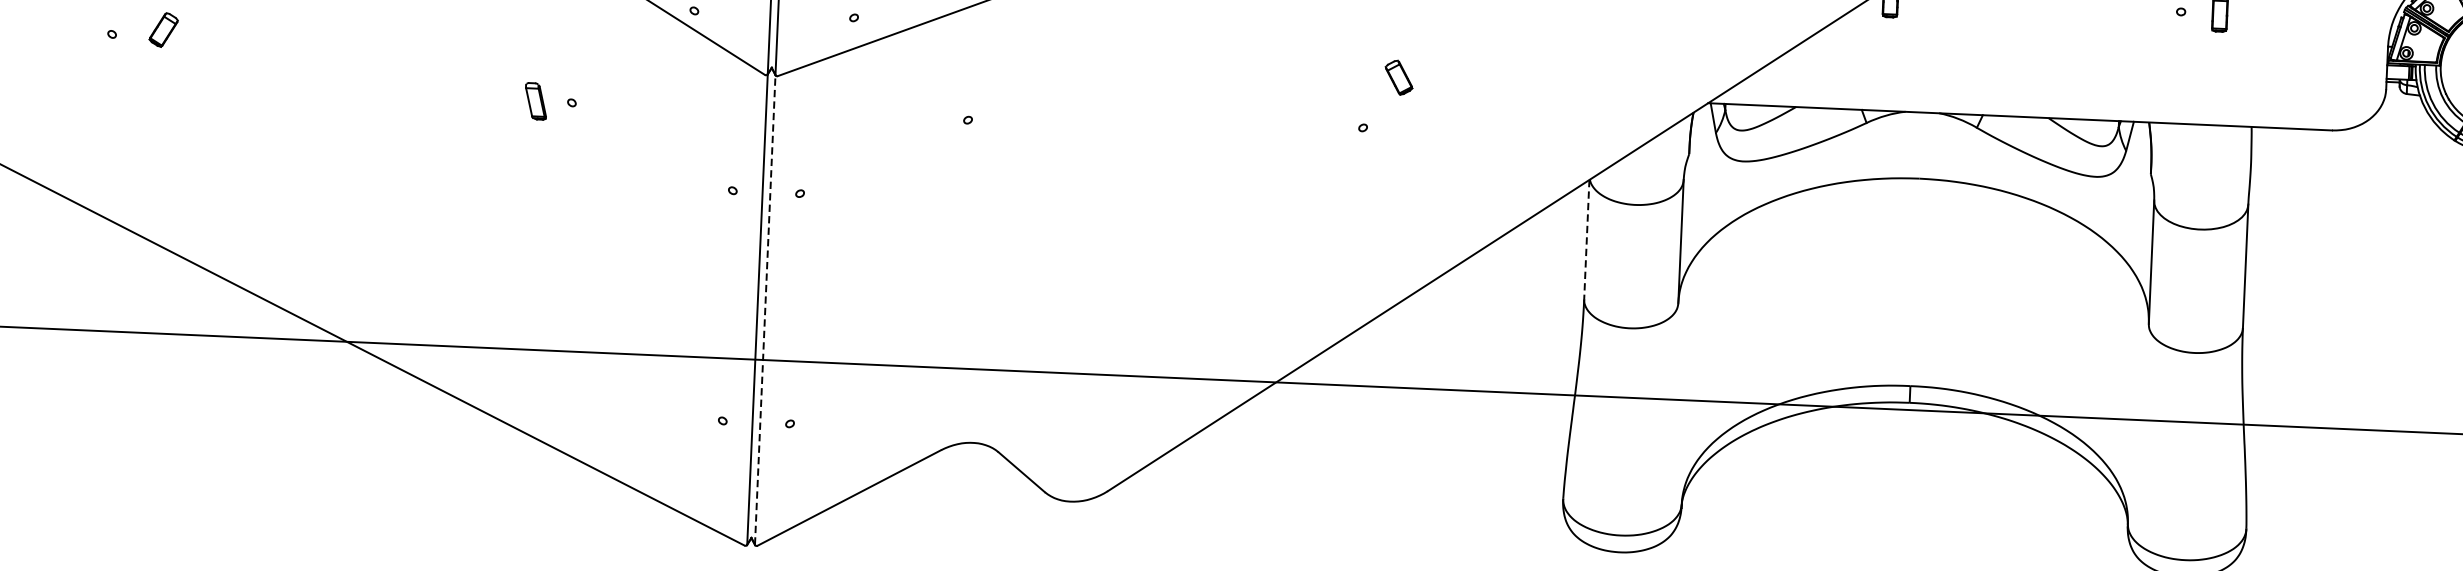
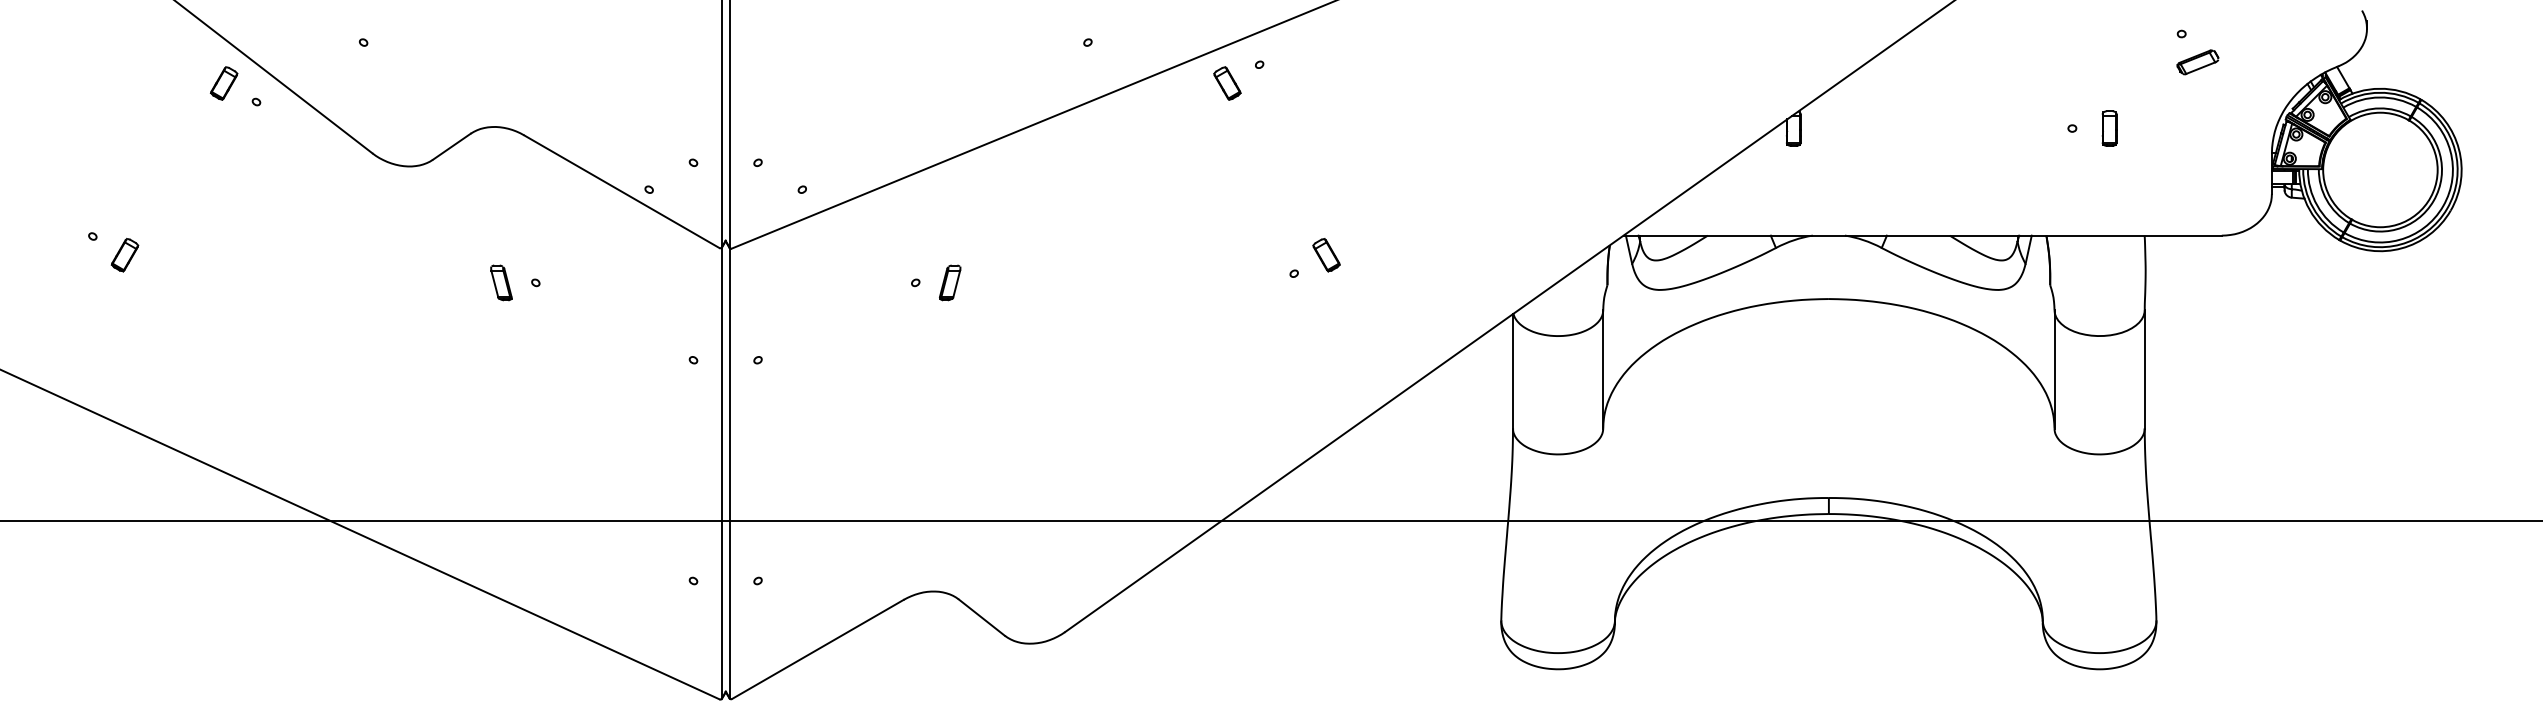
part: (163, 30) -> (124, 255), moved
part: (1399, 78) -> (1326, 255), moved
part: (1004, 121) -> (950, 282), added
line: (1587, 239) -> (1513, 371), dashed -> solid
line: (765, 309) -> (729, 472), dashed -> solid

